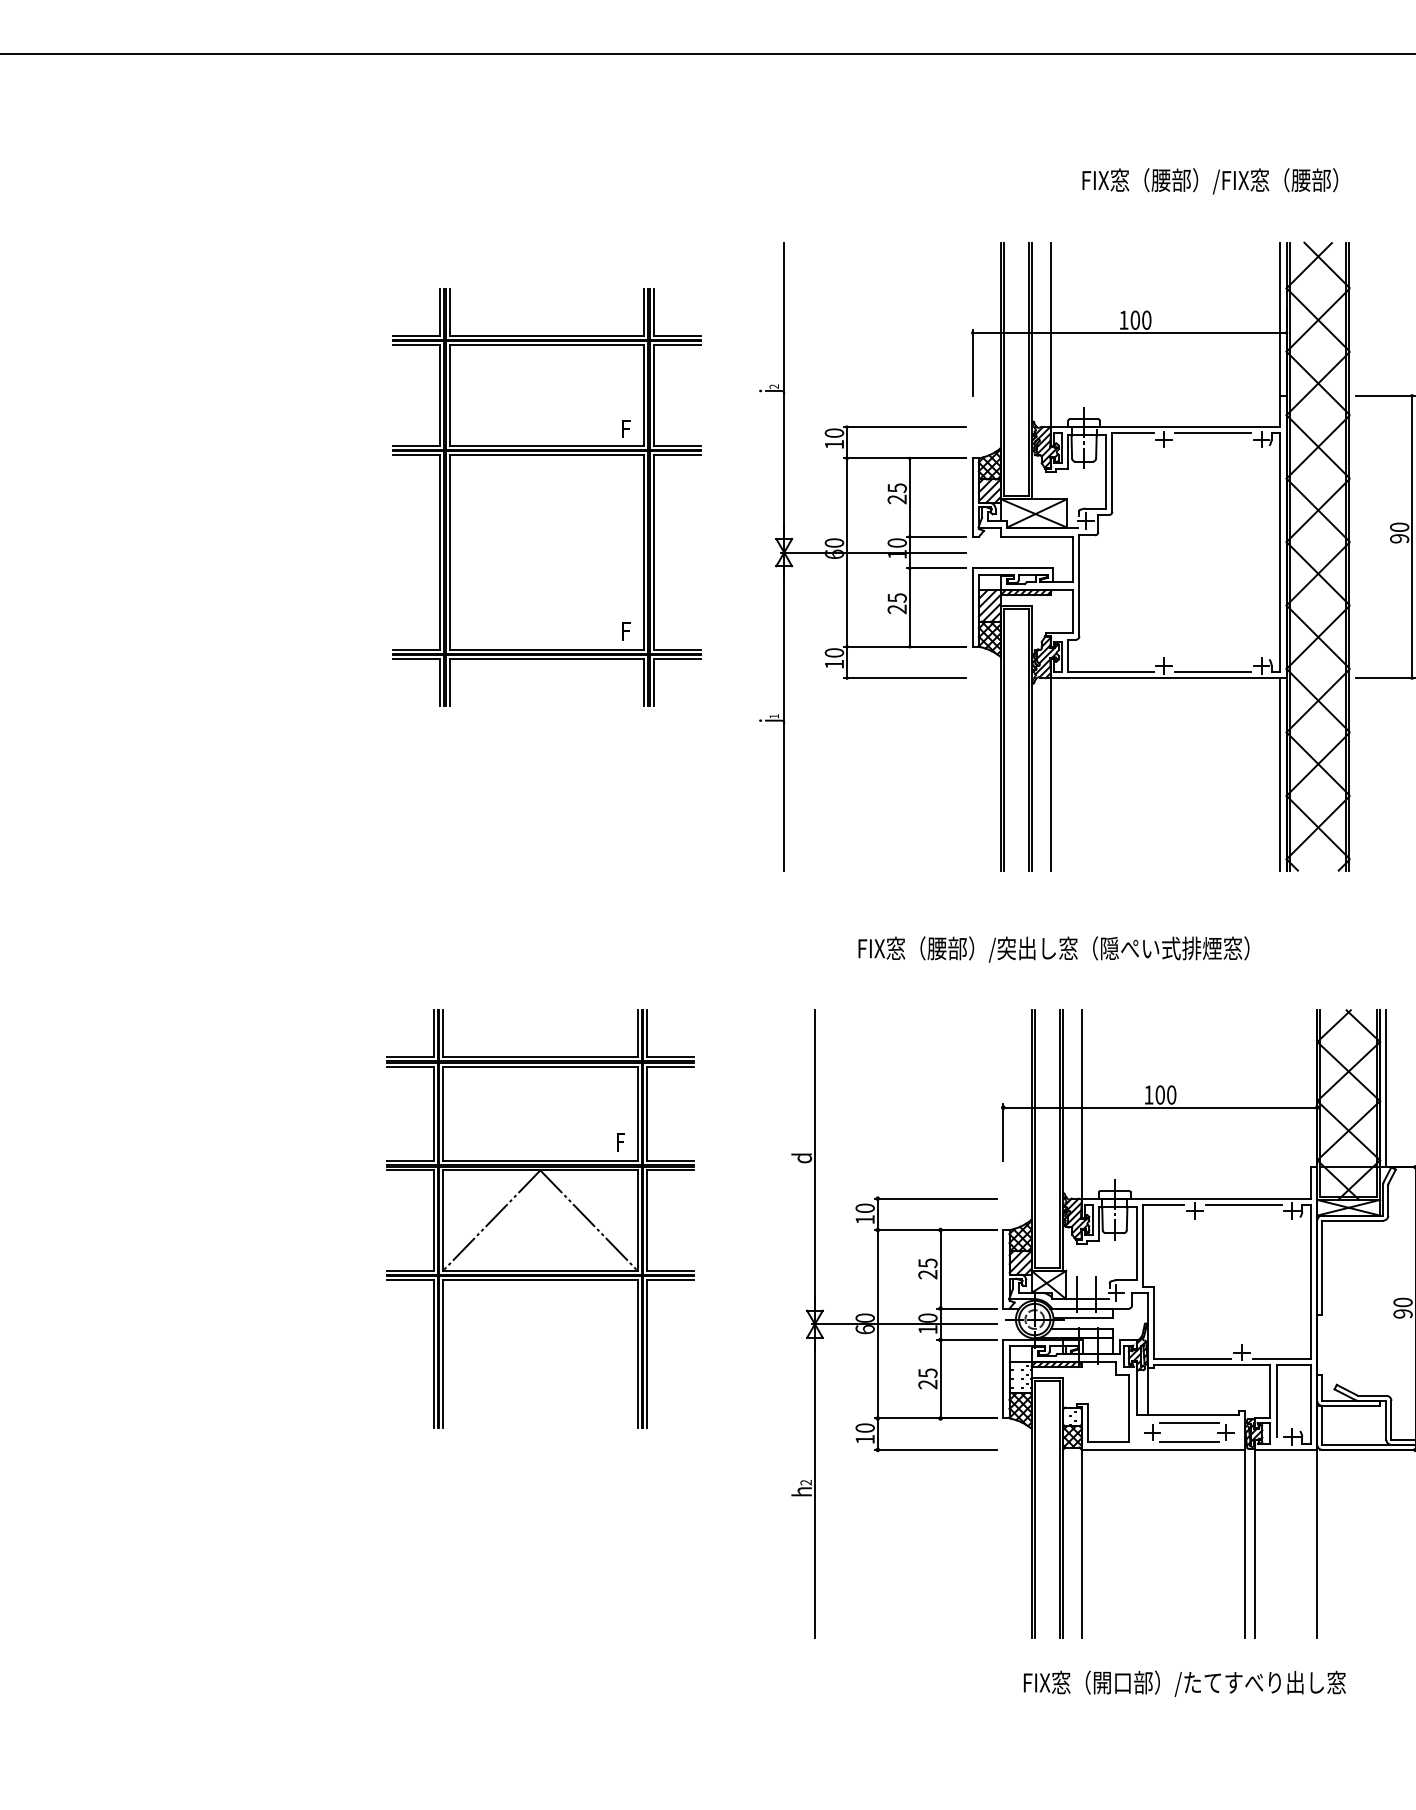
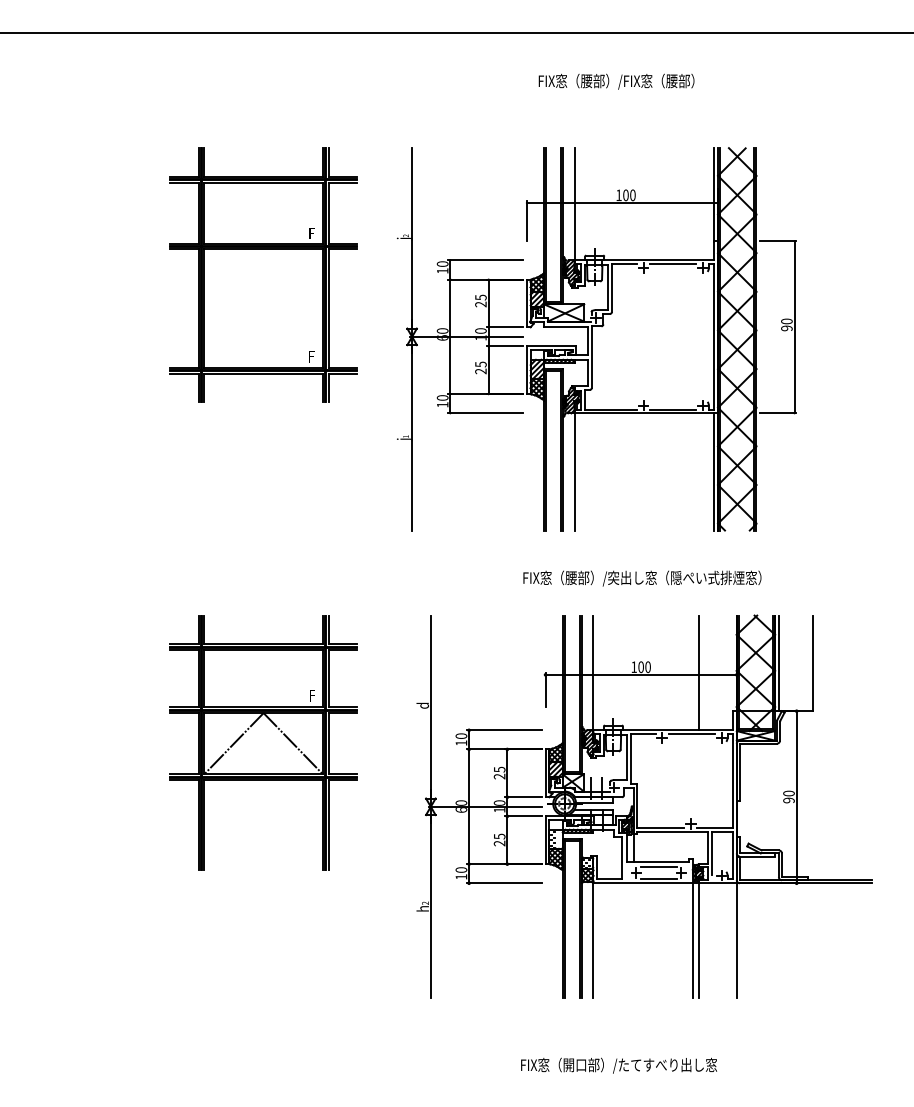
text: (1210, 180) -> (616, 81), moved
part: (546, 496) -> (263, 274), moved
text: (1054, 949) -> (642, 578), moved
line: (1254, 1103) -> (698, 672), added
text: (1183, 1683) -> (618, 1065), moved

